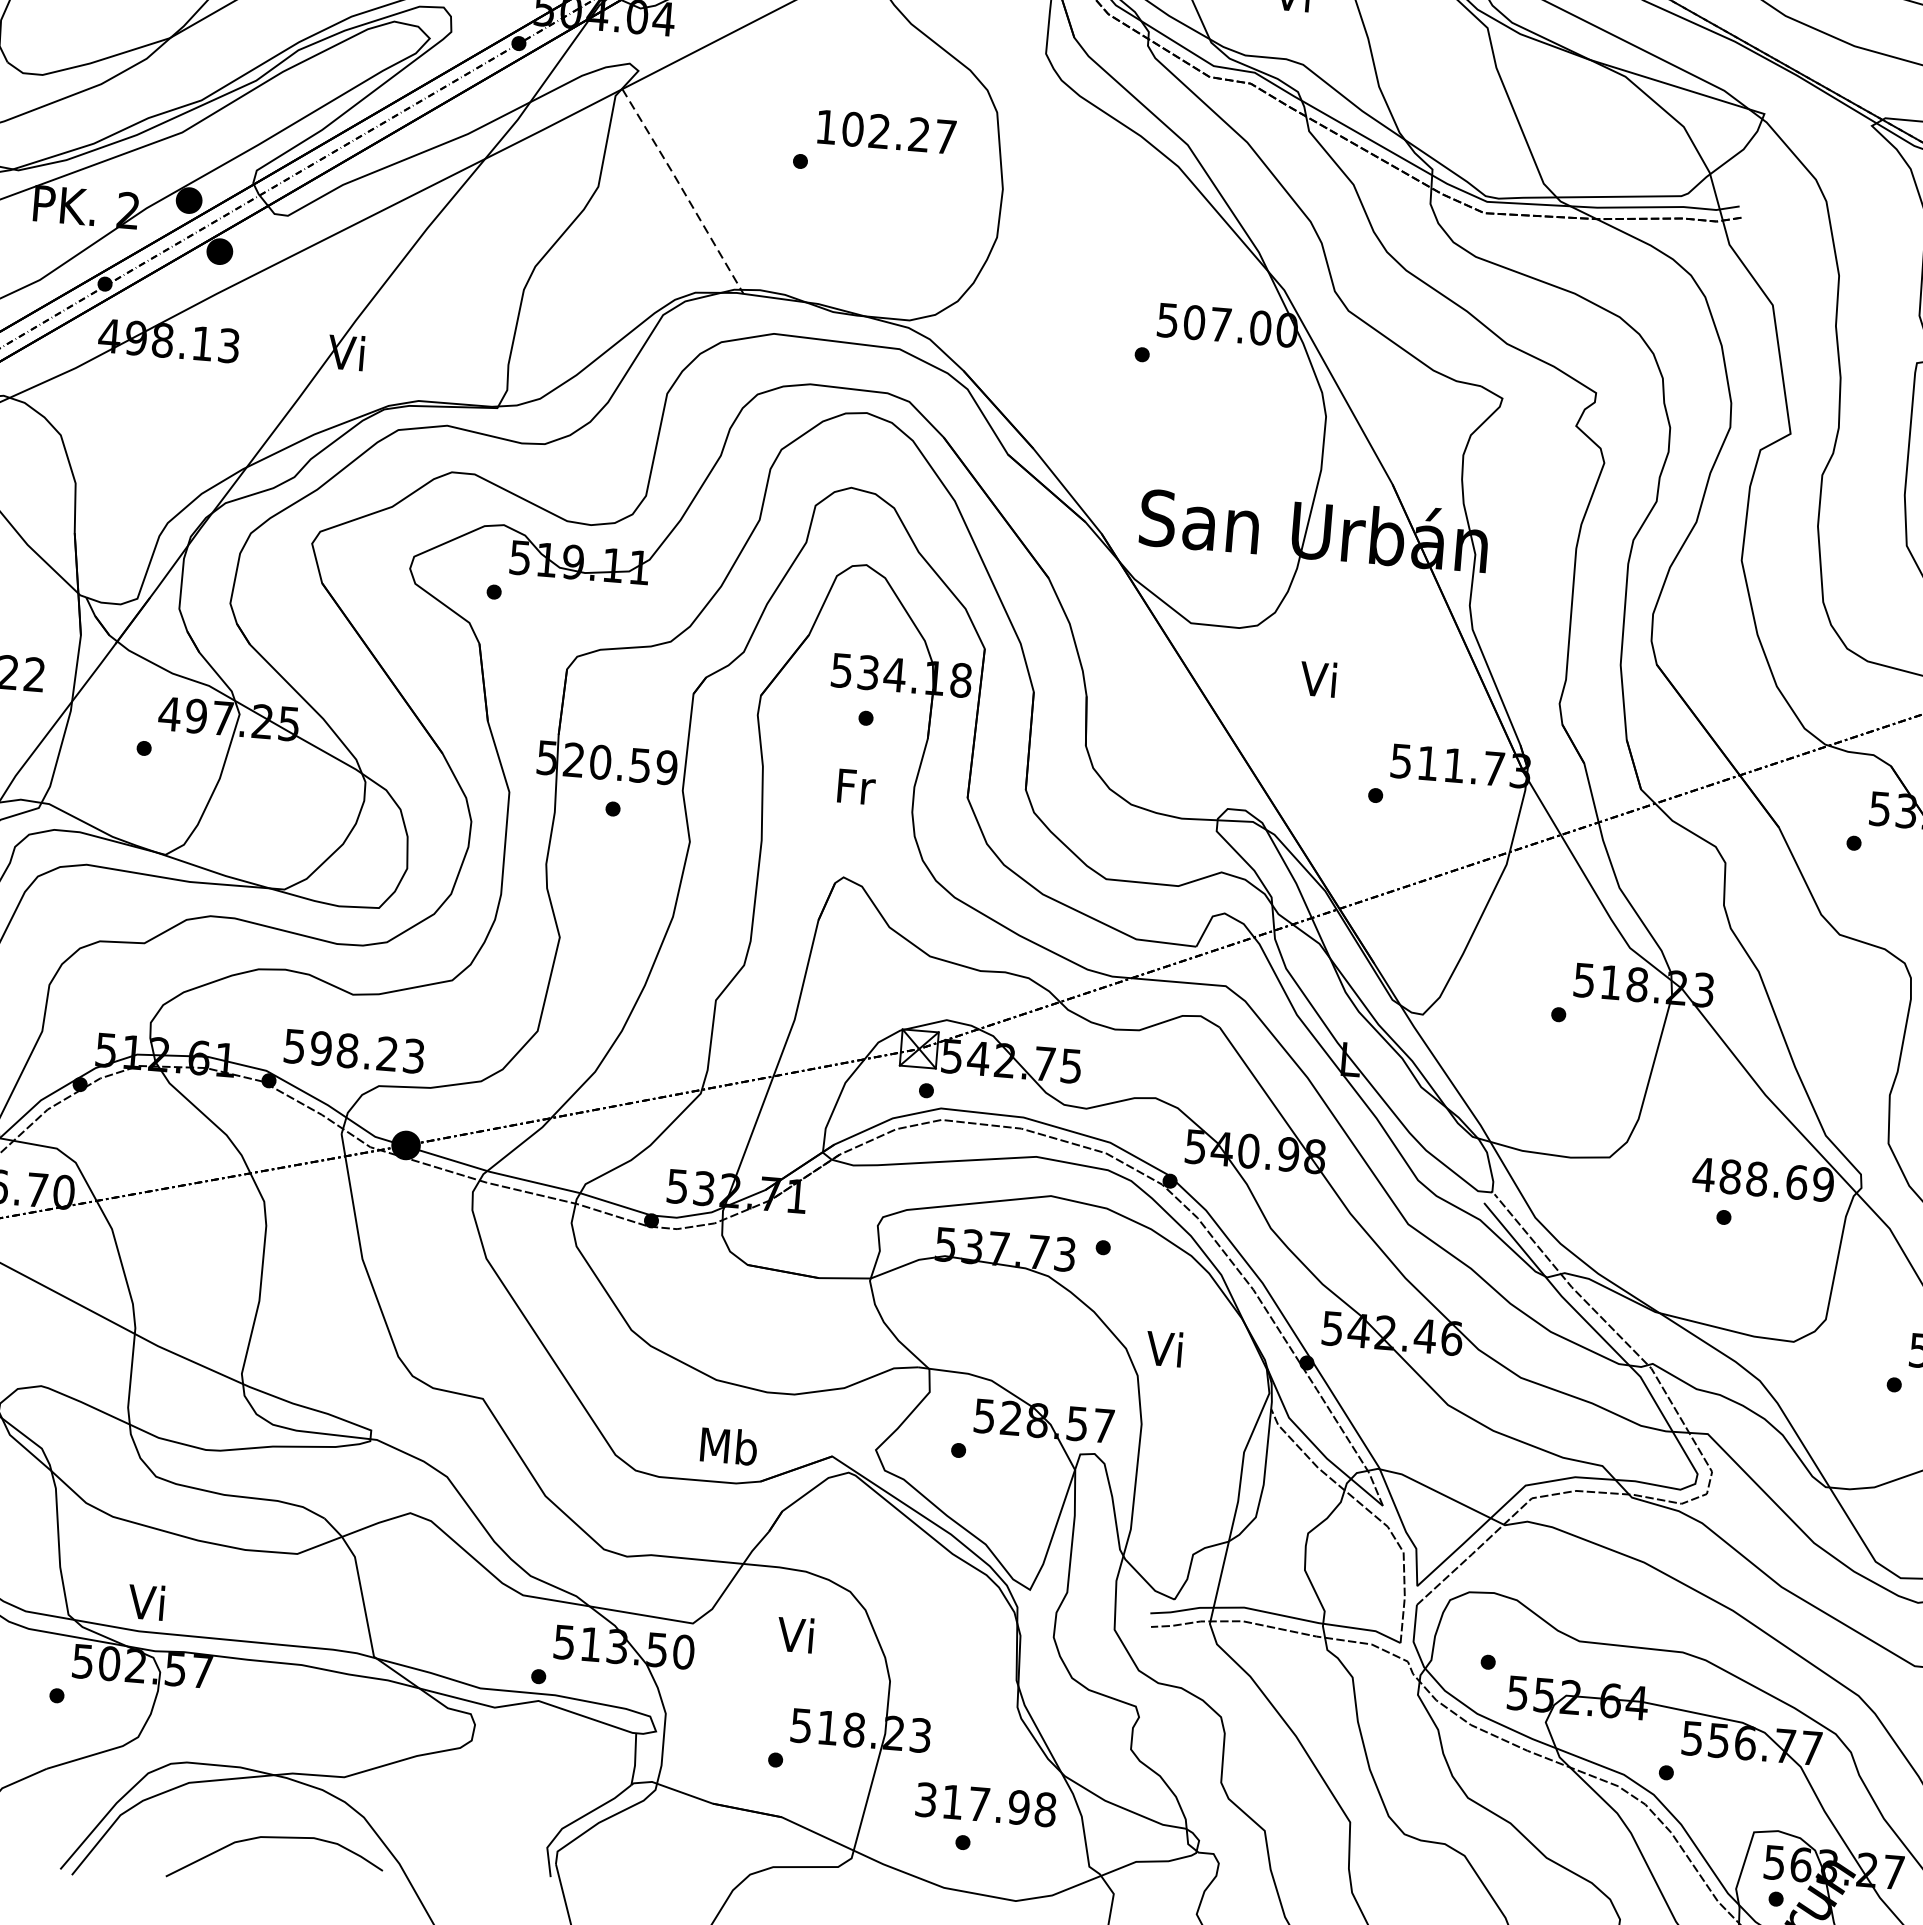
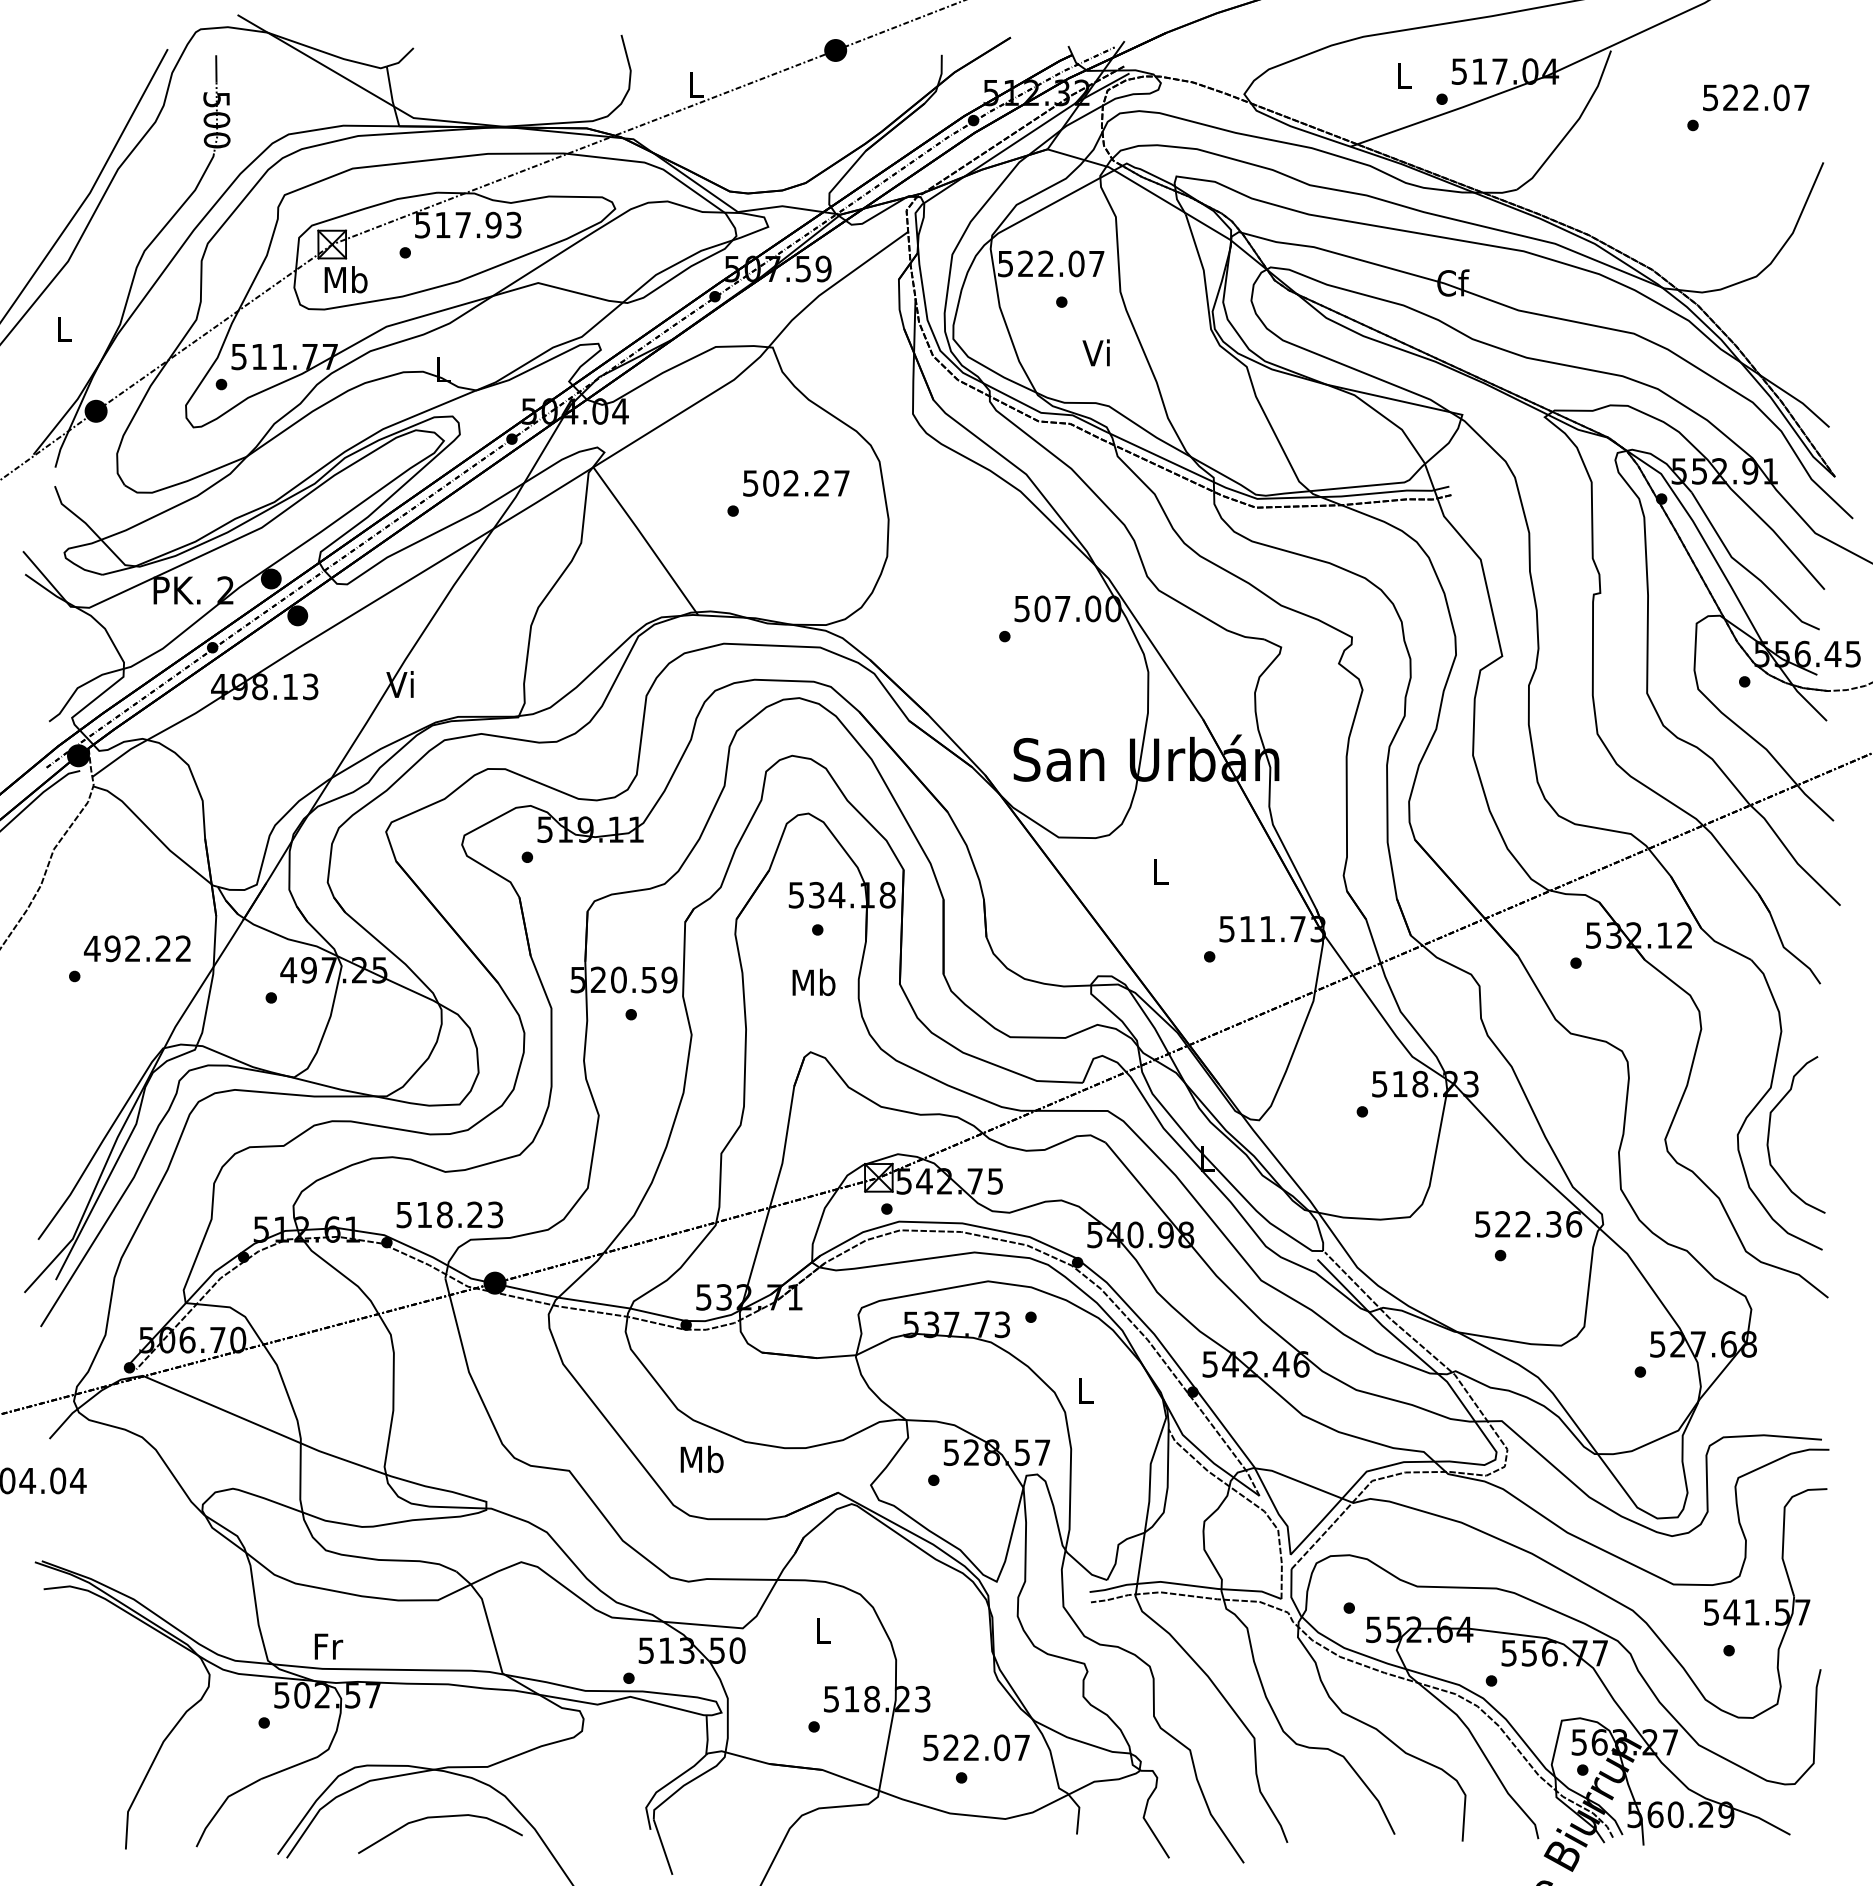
text: (826, 127) -> (750, 483), 102.27 -> 502.27
line: (683, 191) -> (646, 541), dashed -> solid
text: (1317, 678) -> (1158, 871), Vi -> L
text: (854, 786) -> (813, 982), Fr -> Mb
text: (321, 1048) -> (424, 1214), 598.23 -> 518.23
text: (1763, 1179) -> (1528, 1224), 488.69 -> 522.36
text: (1164, 1347) -> (1083, 1389), Vi -> L
text: (728, 1446) -> (701, 1459), moved
text: (148, 1601) -> (327, 1645), Vi -> Fr
text: (794, 1634) -> (820, 1630), Vi -> L
text: (987, 1804) -> (977, 1747), 317.98 -> 522.07

